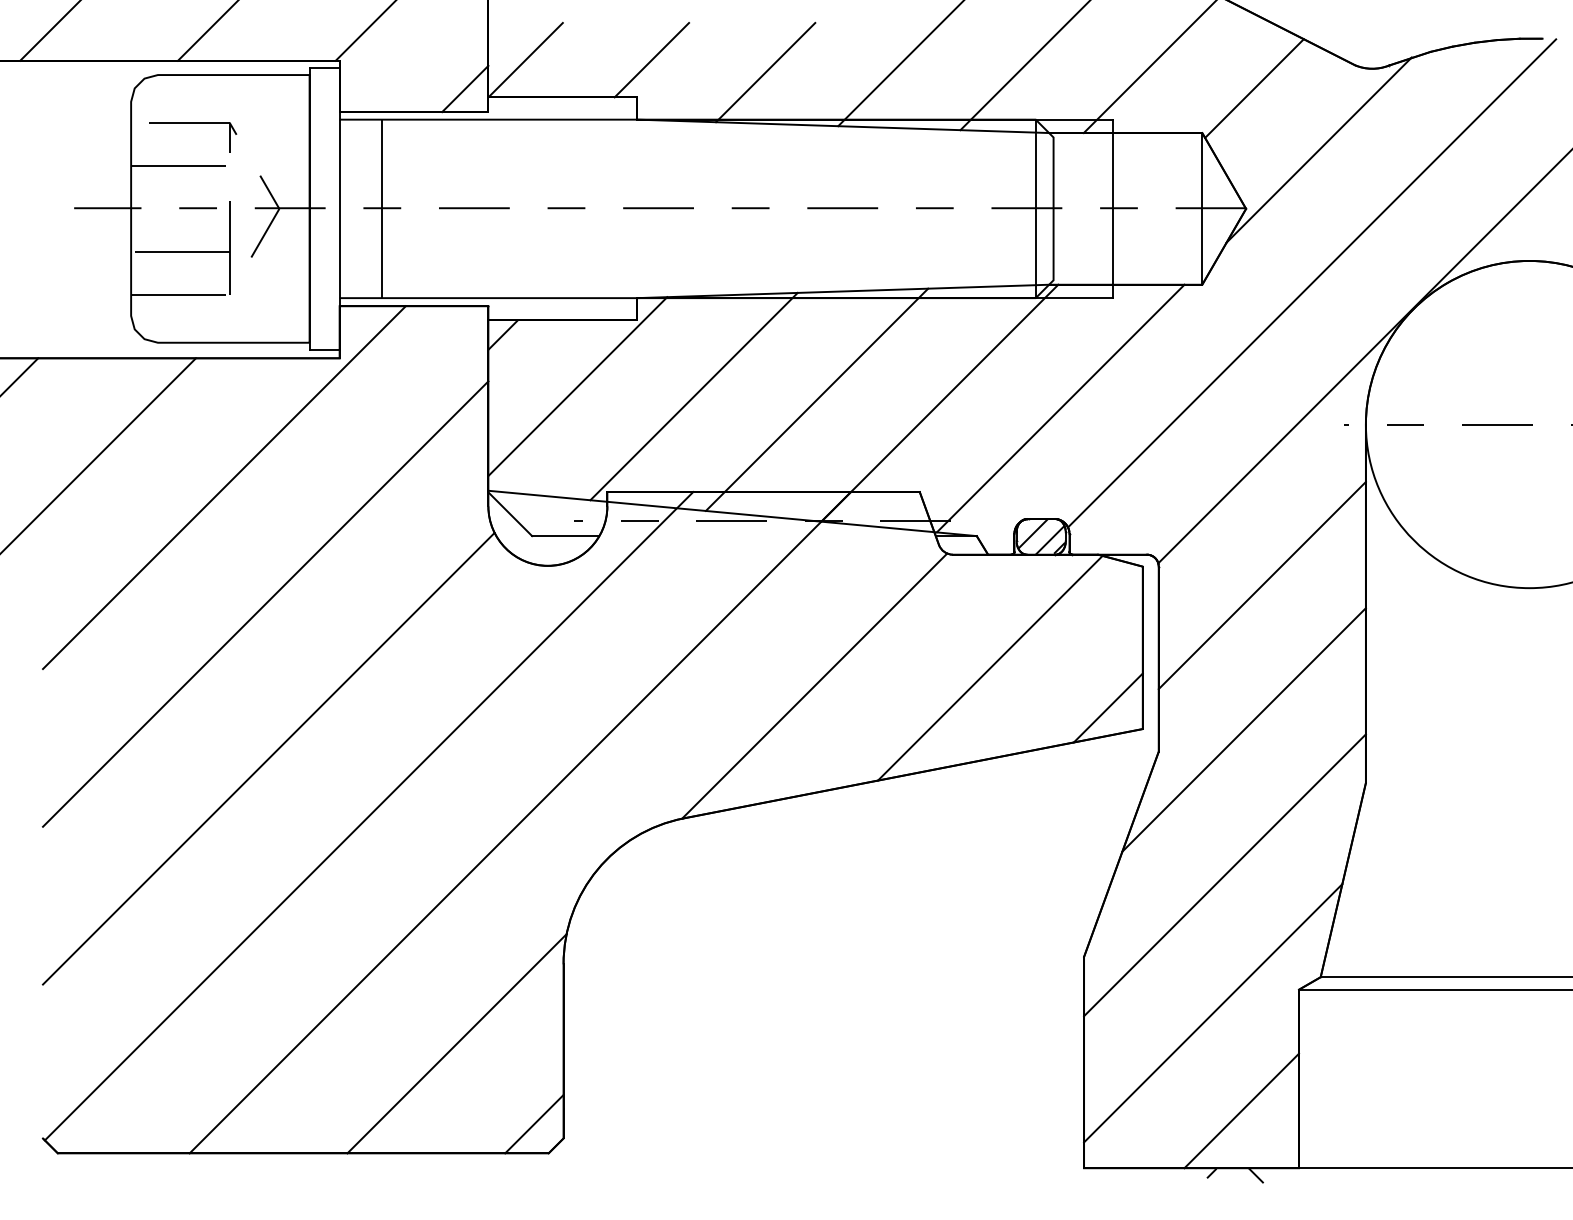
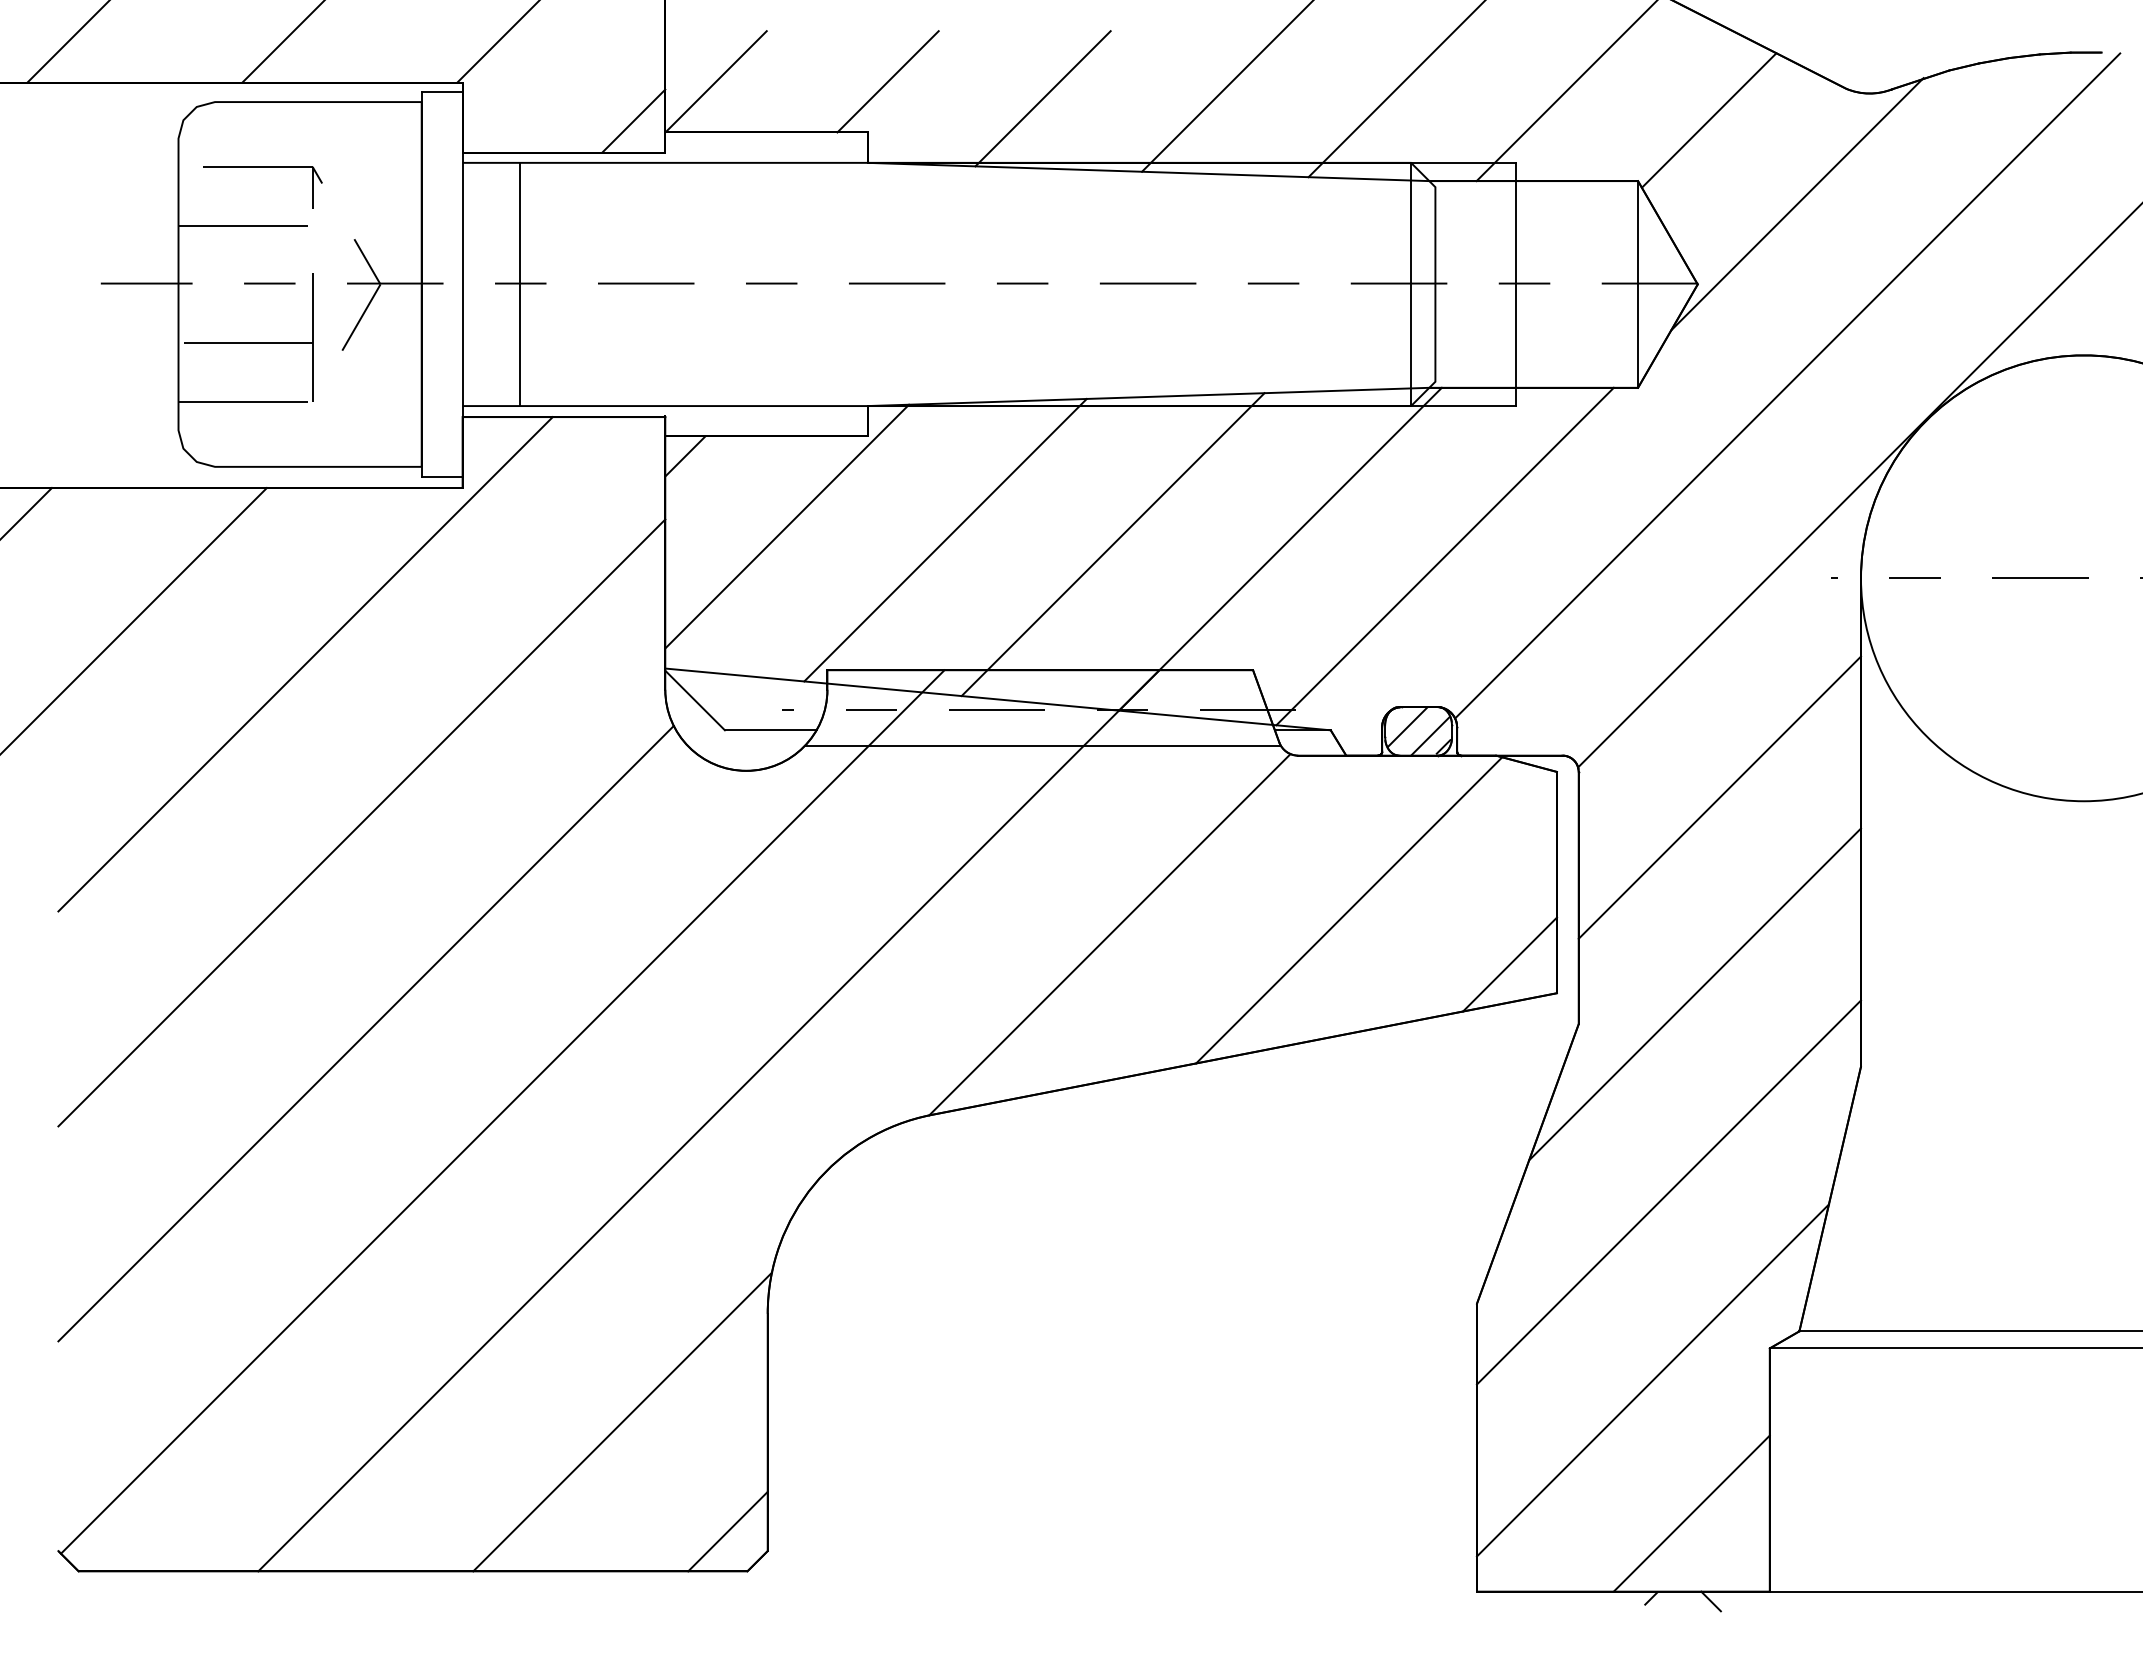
line: (765, 547) -> (1042, 745), added

